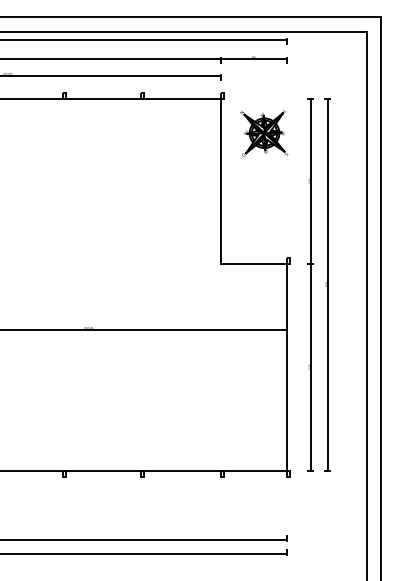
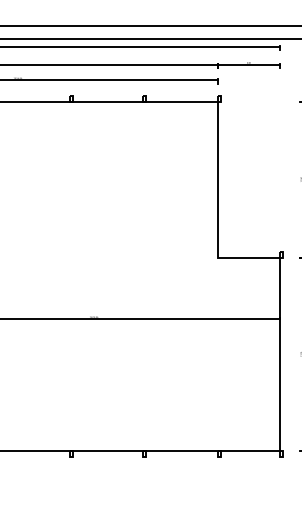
part: (264, 133) -> (259, 134), removed

